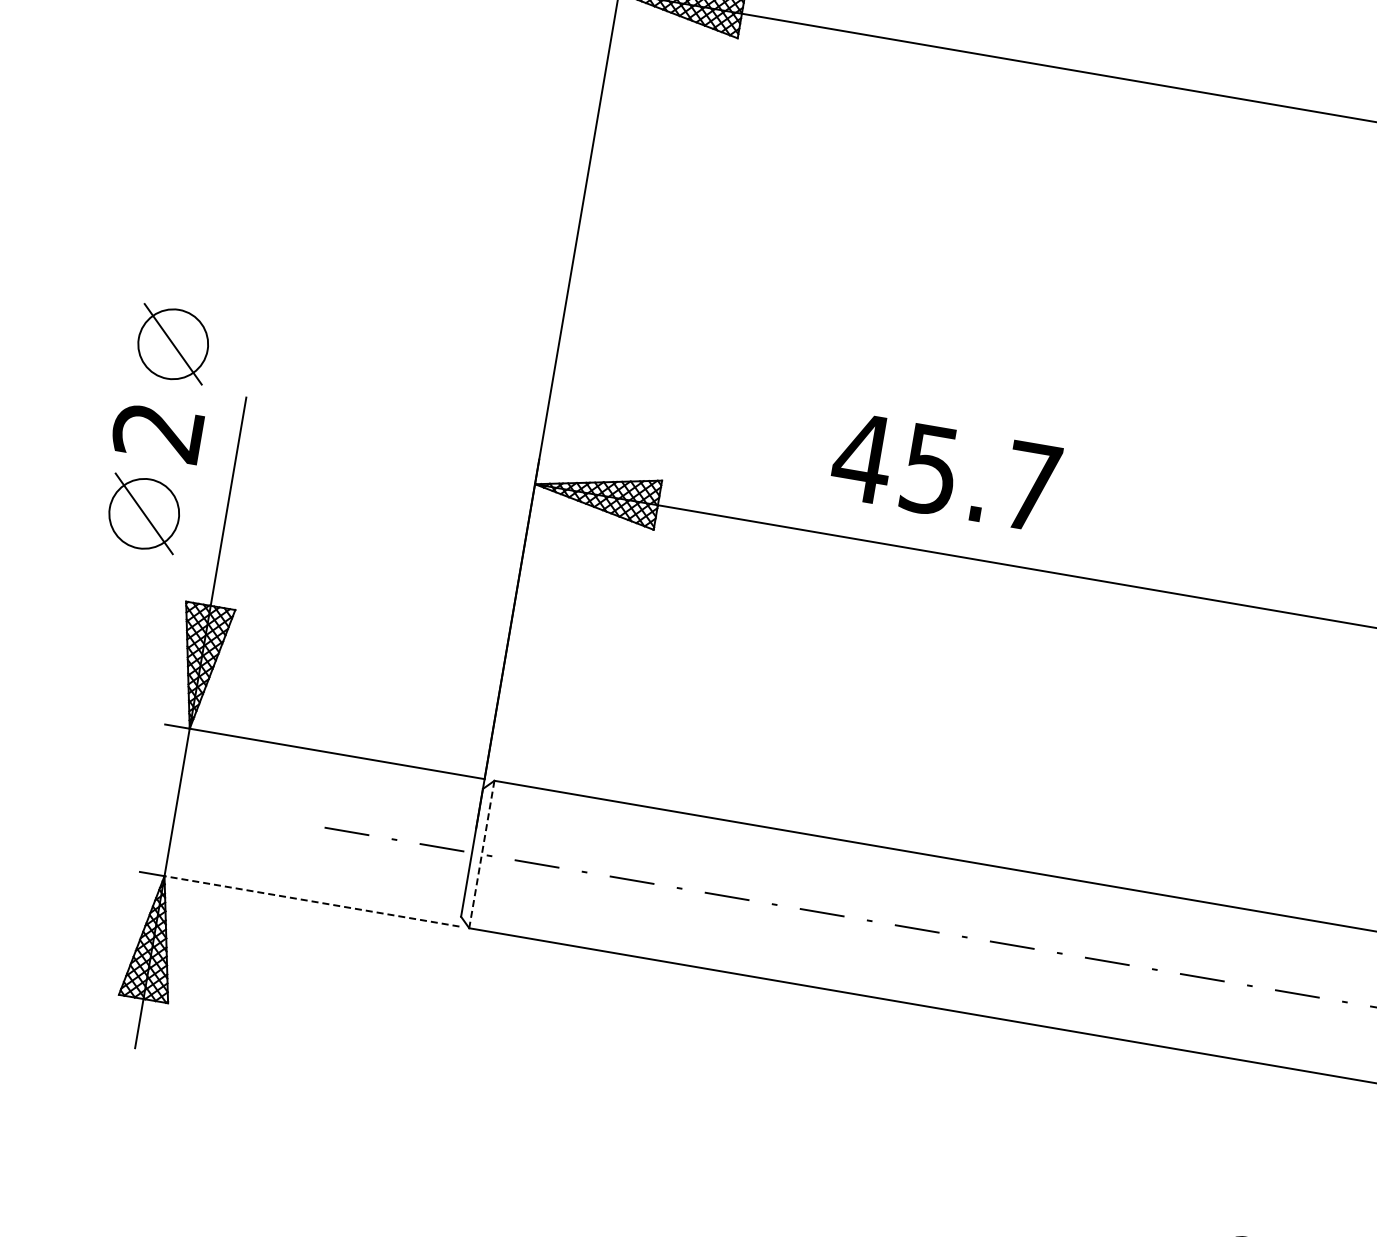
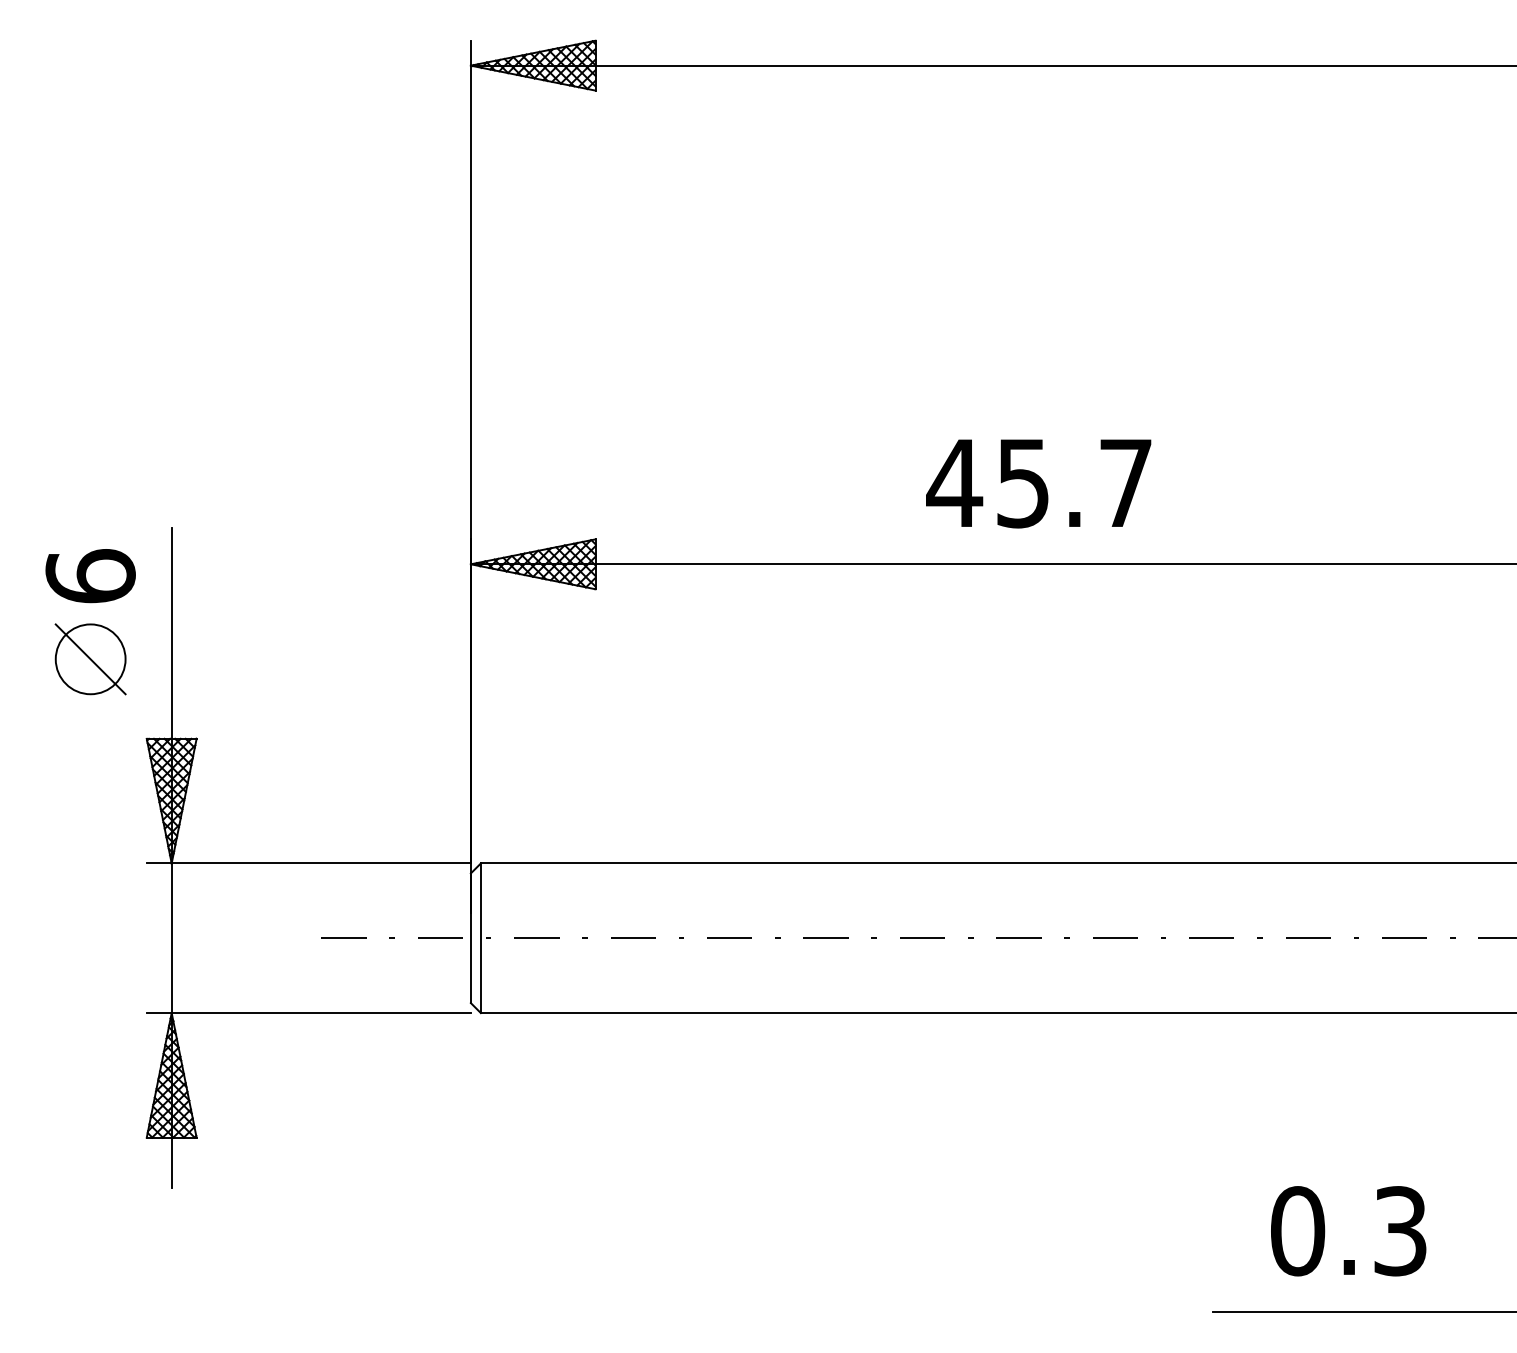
part: (173, 344) -> (90, 487), removed
text: (158, 432) -> (90, 576), 2 -> 6
text: (945, 472) -> (1038, 483), moved
line: (481, 854) -> (480, 938), dashed -> solid
line: (312, 901) -> (321, 1013), dashed -> solid

